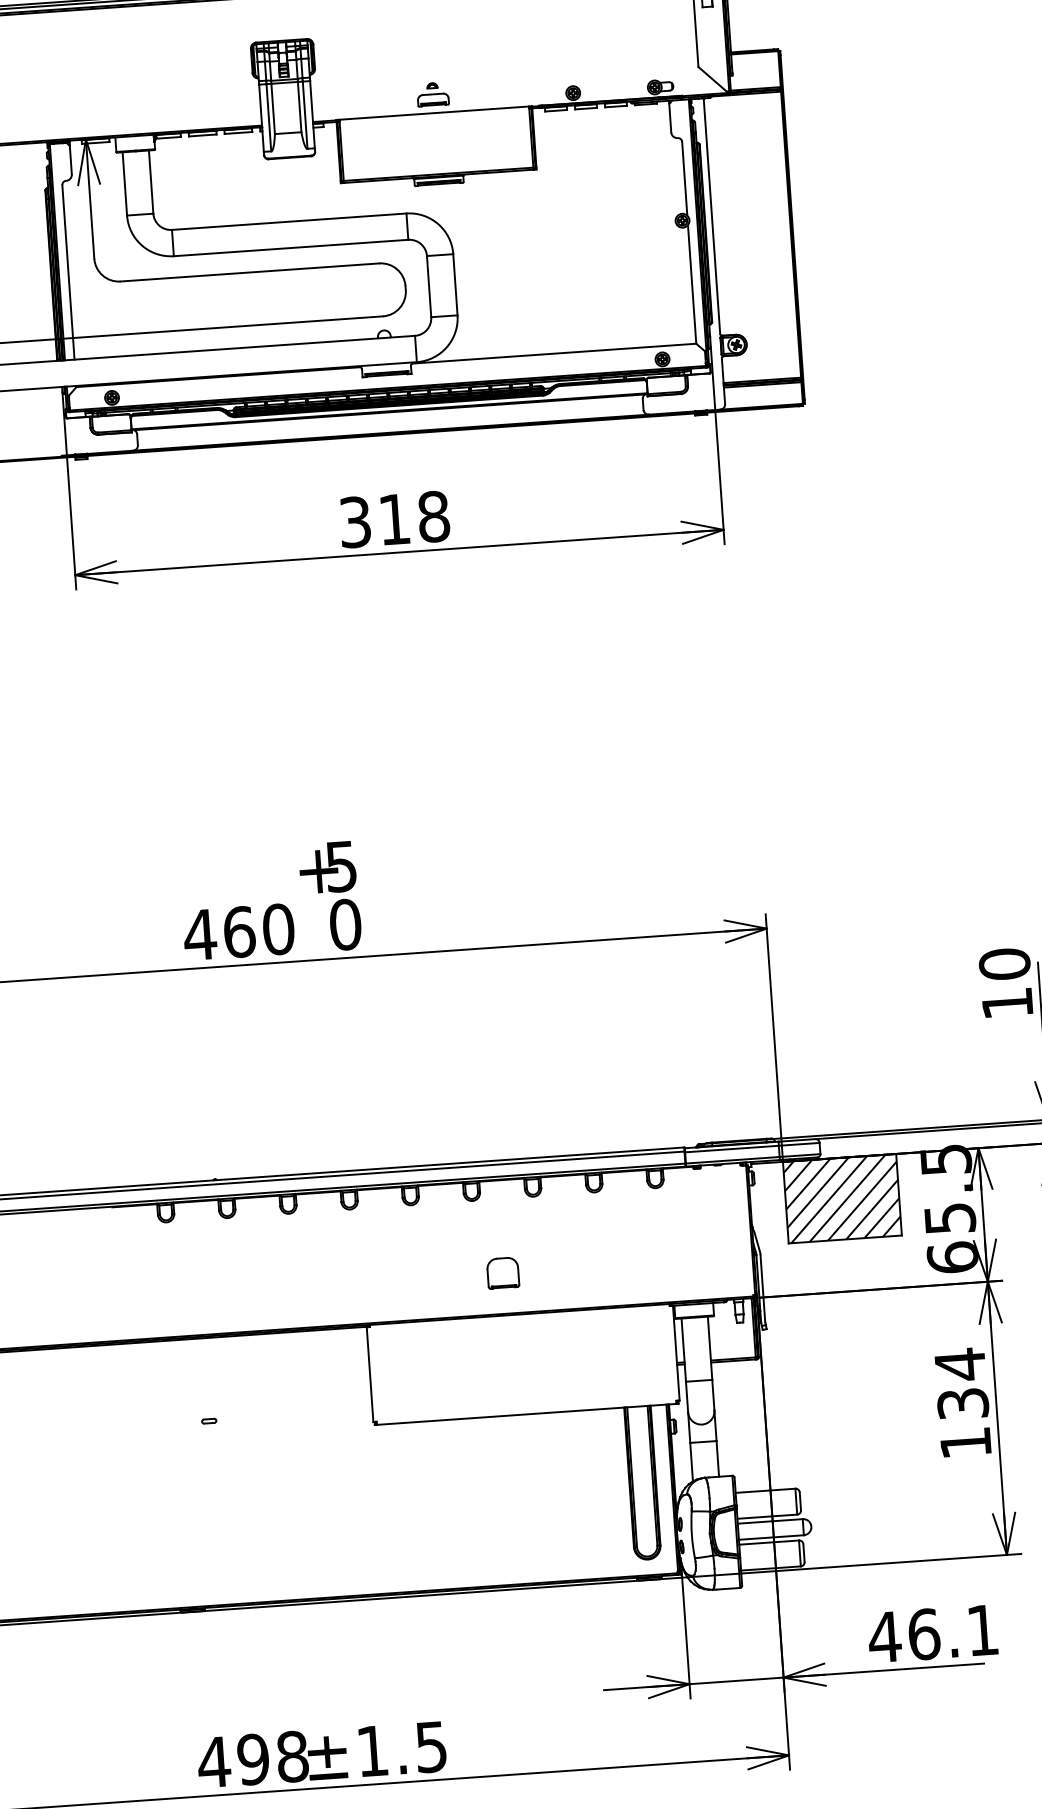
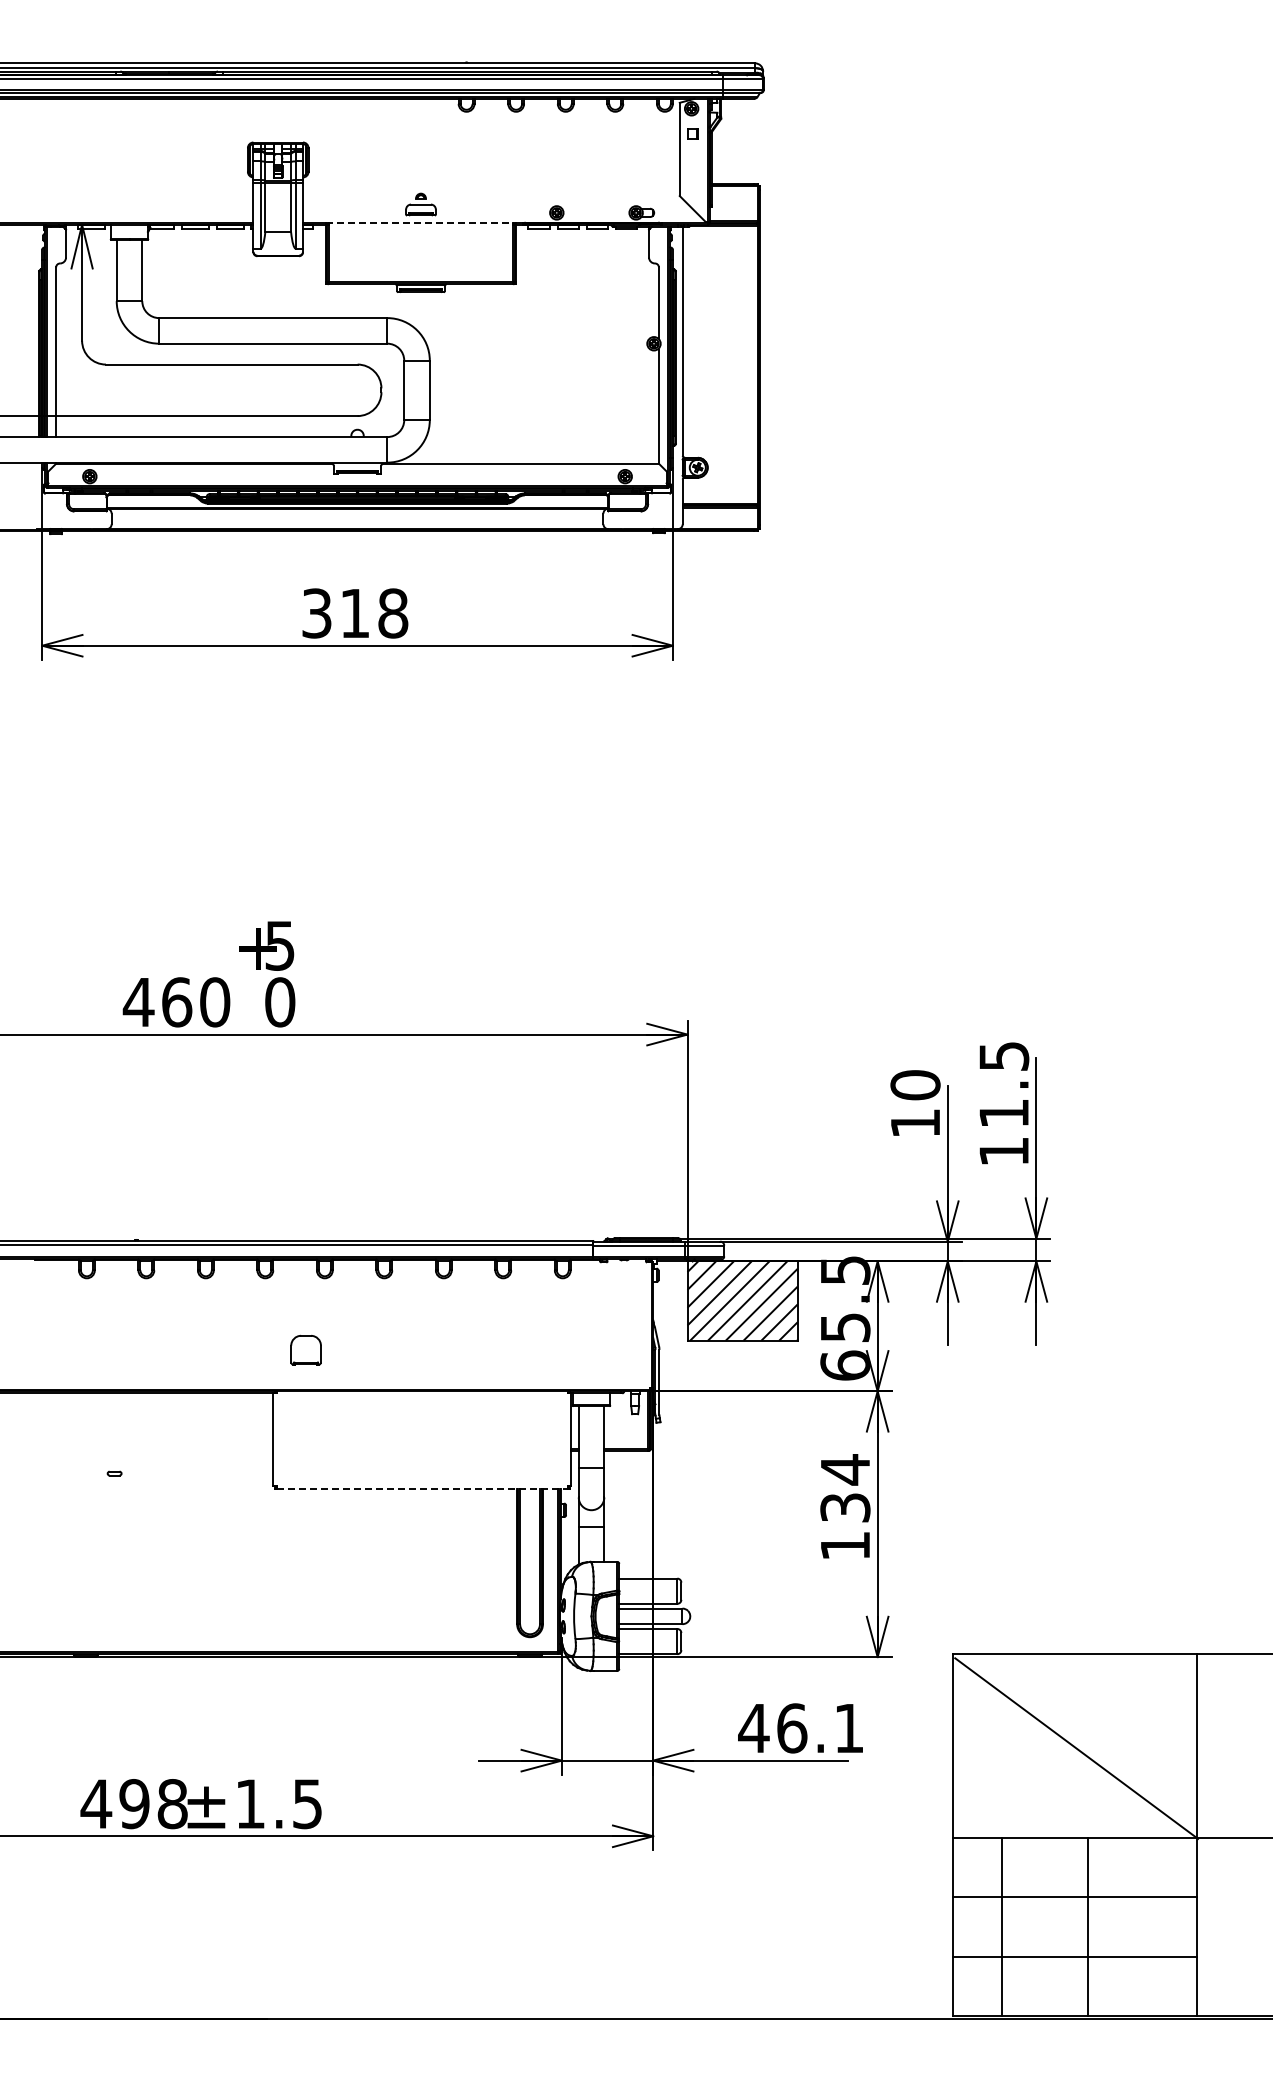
line: (434, 112) -> (421, 222), solid -> dashed
part: (502, 1273) -> (305, 1350), moved
line: (526, 1414) -> (422, 1488), solid -> dashed

